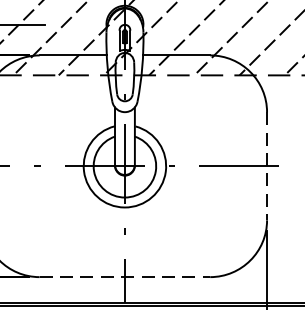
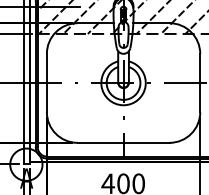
line: (267, 167) -> (200, 83), dashed -> solid
line: (126, 276) -> (124, 142), dashed -> solid

